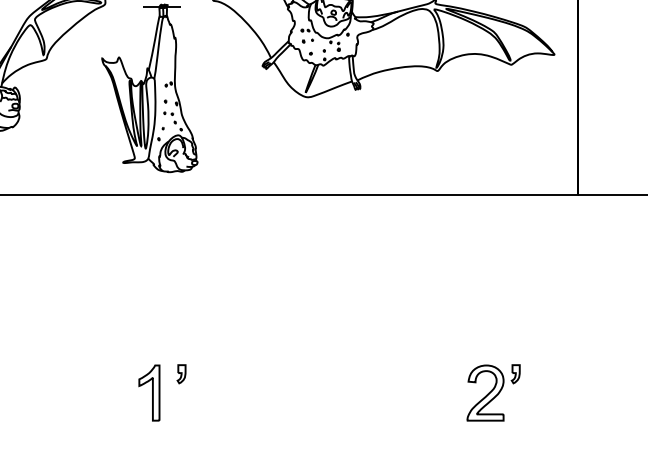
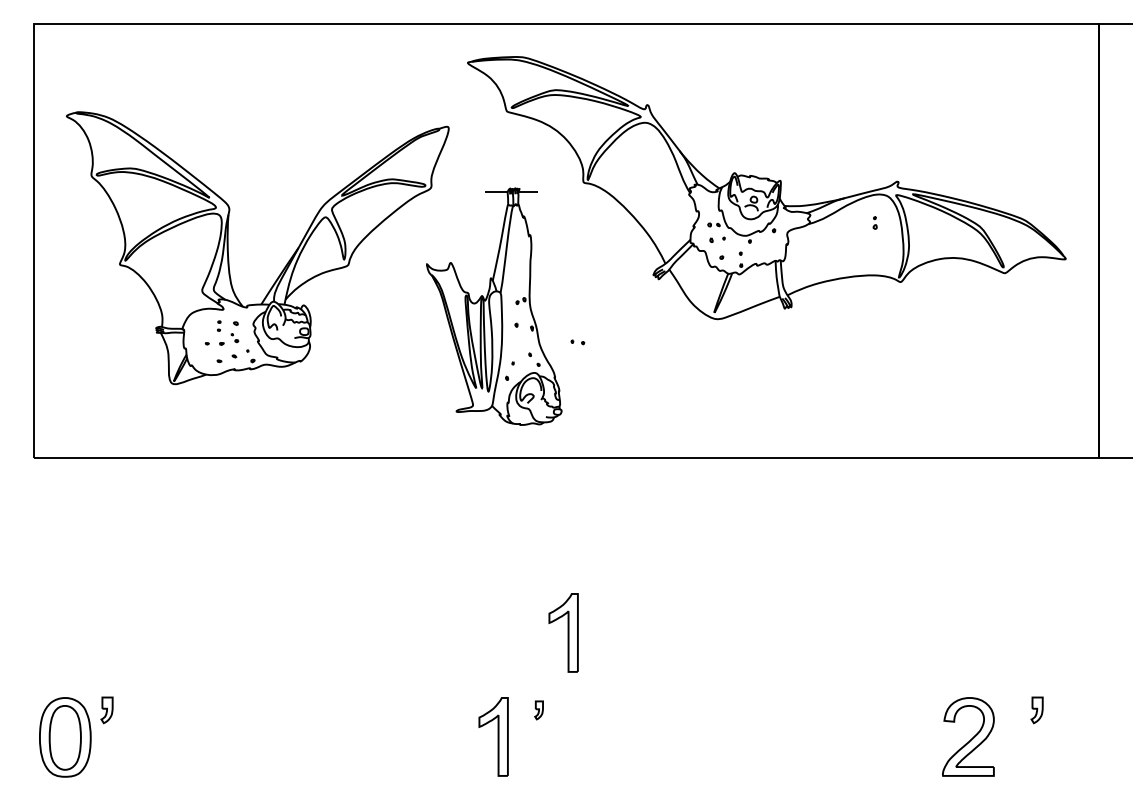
part: (338, 46) -> (874, 222), moved
part: (168, 113) -> (577, 342), moved
part: (198, 319) -> (563, 632), added
part: (181, 374) -> (538, 710), size x0.7
part: (515, 374) -> (1036, 710), moved

